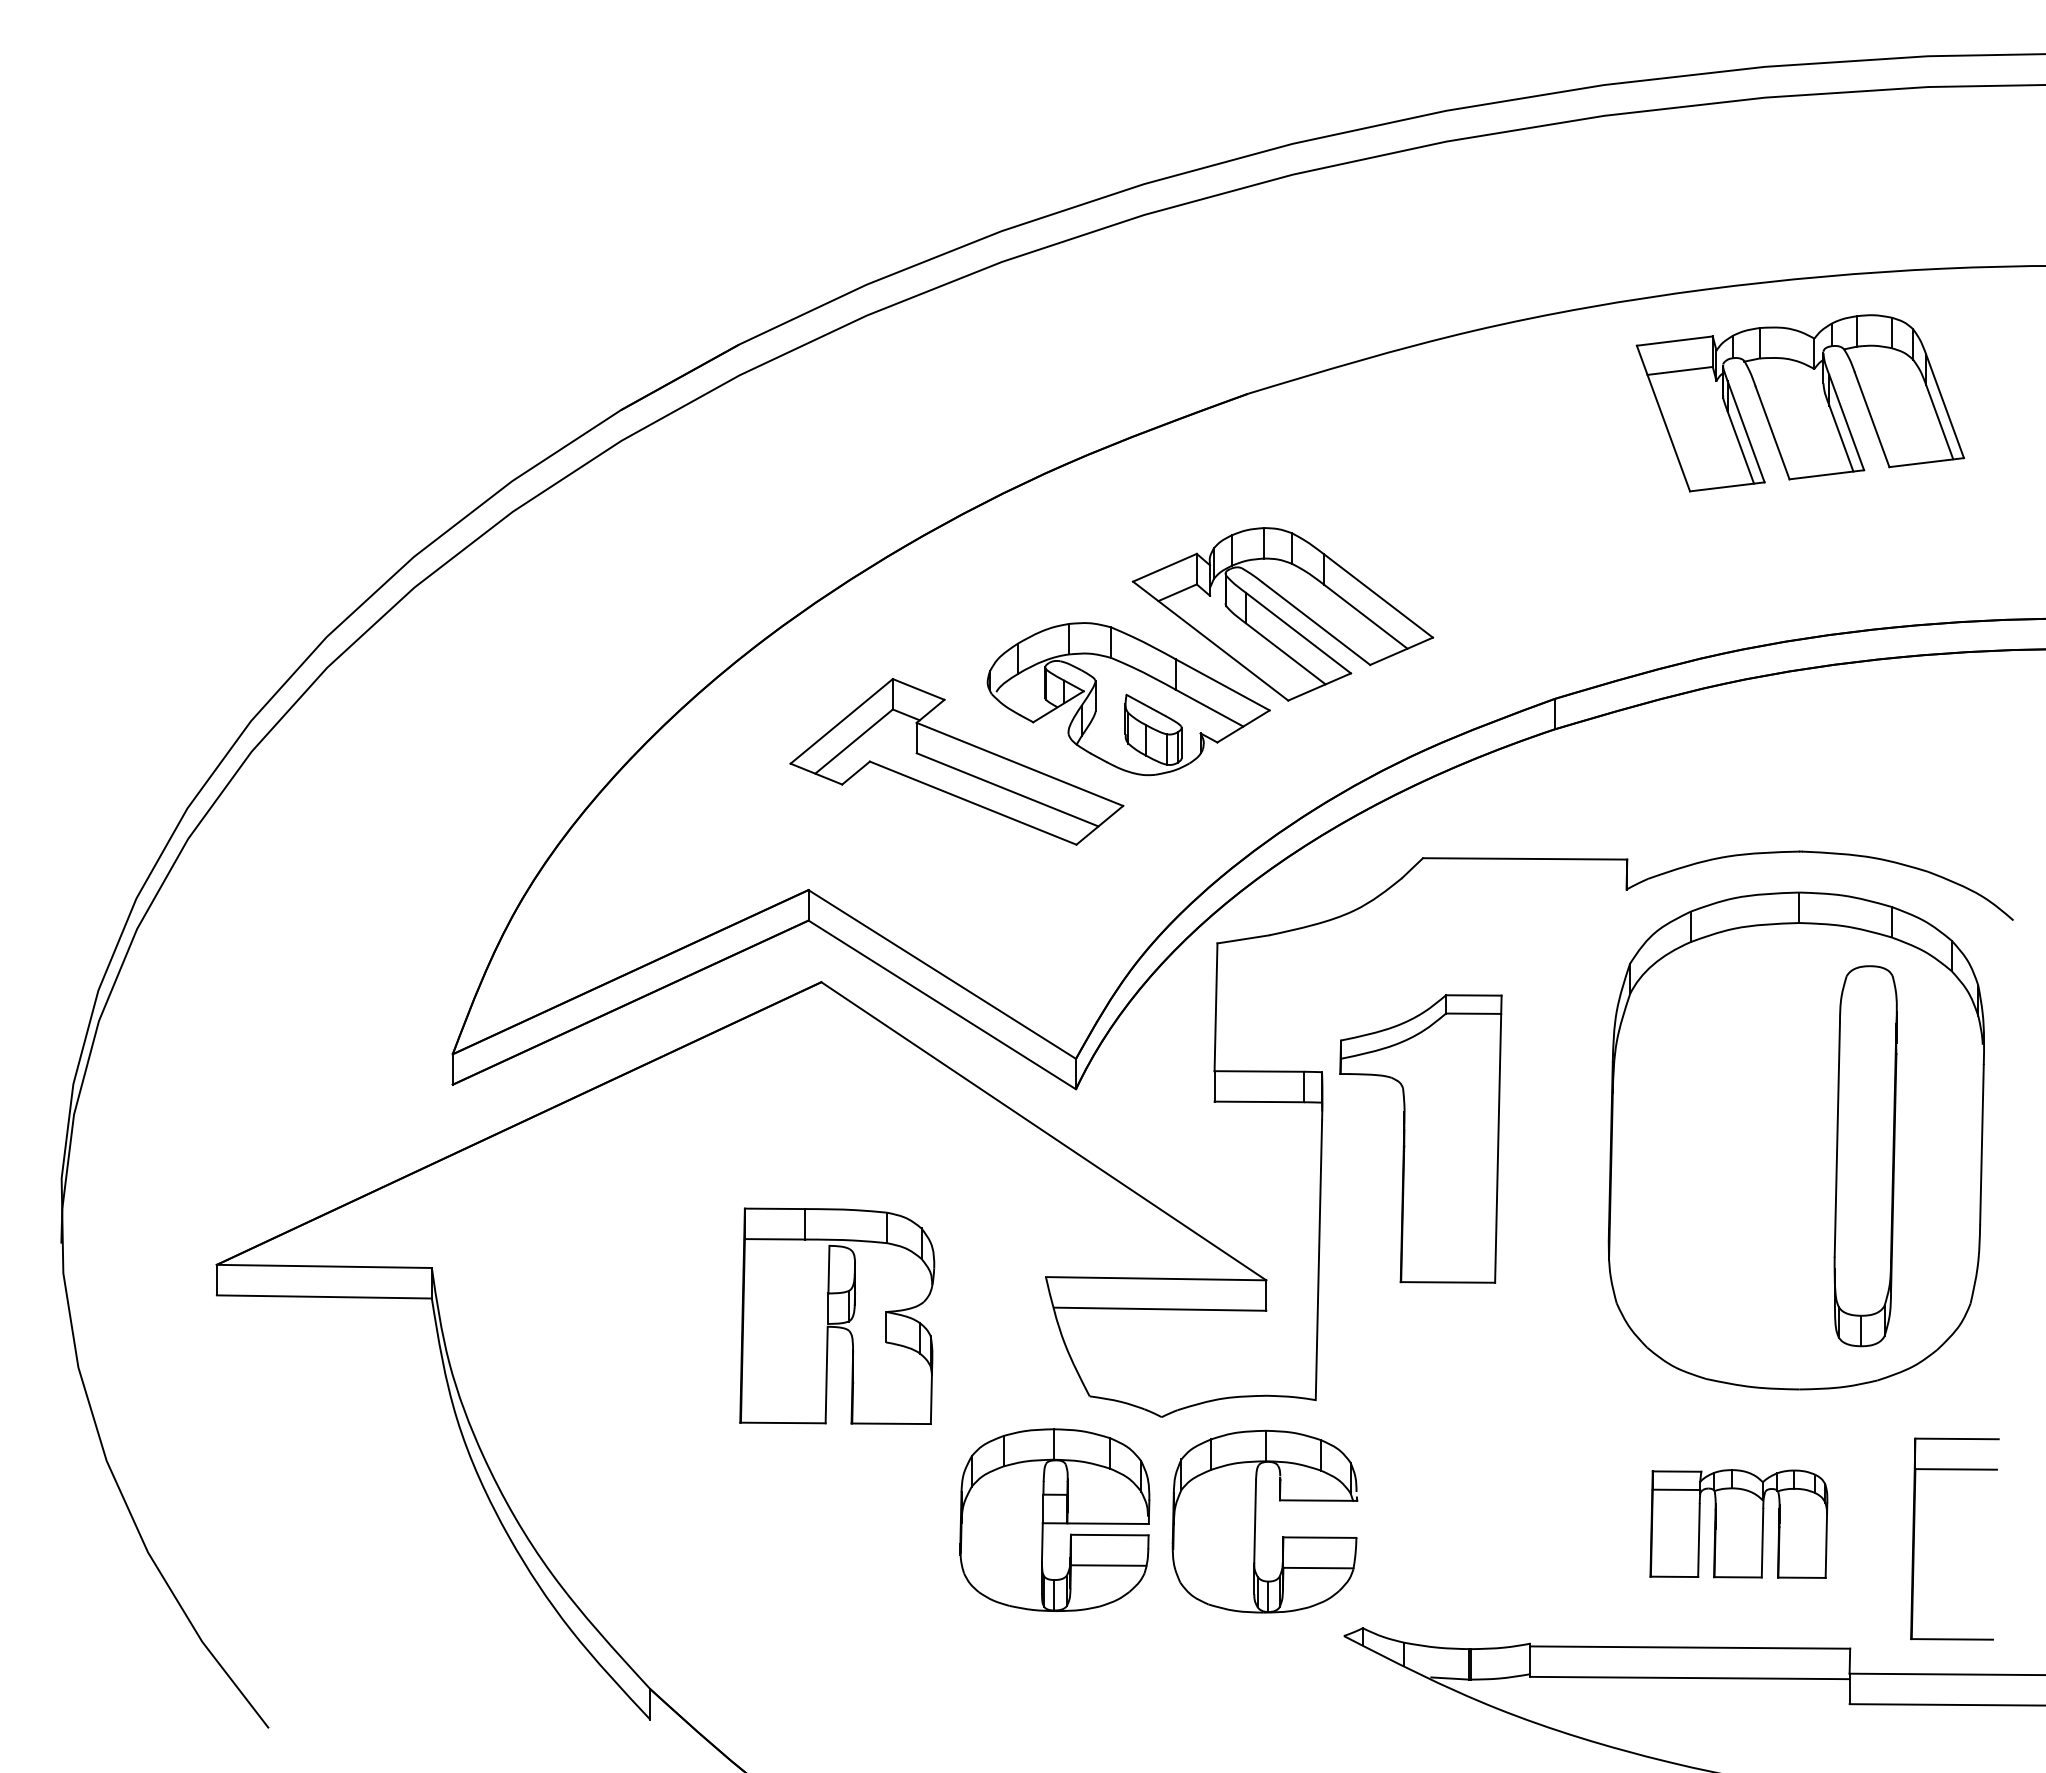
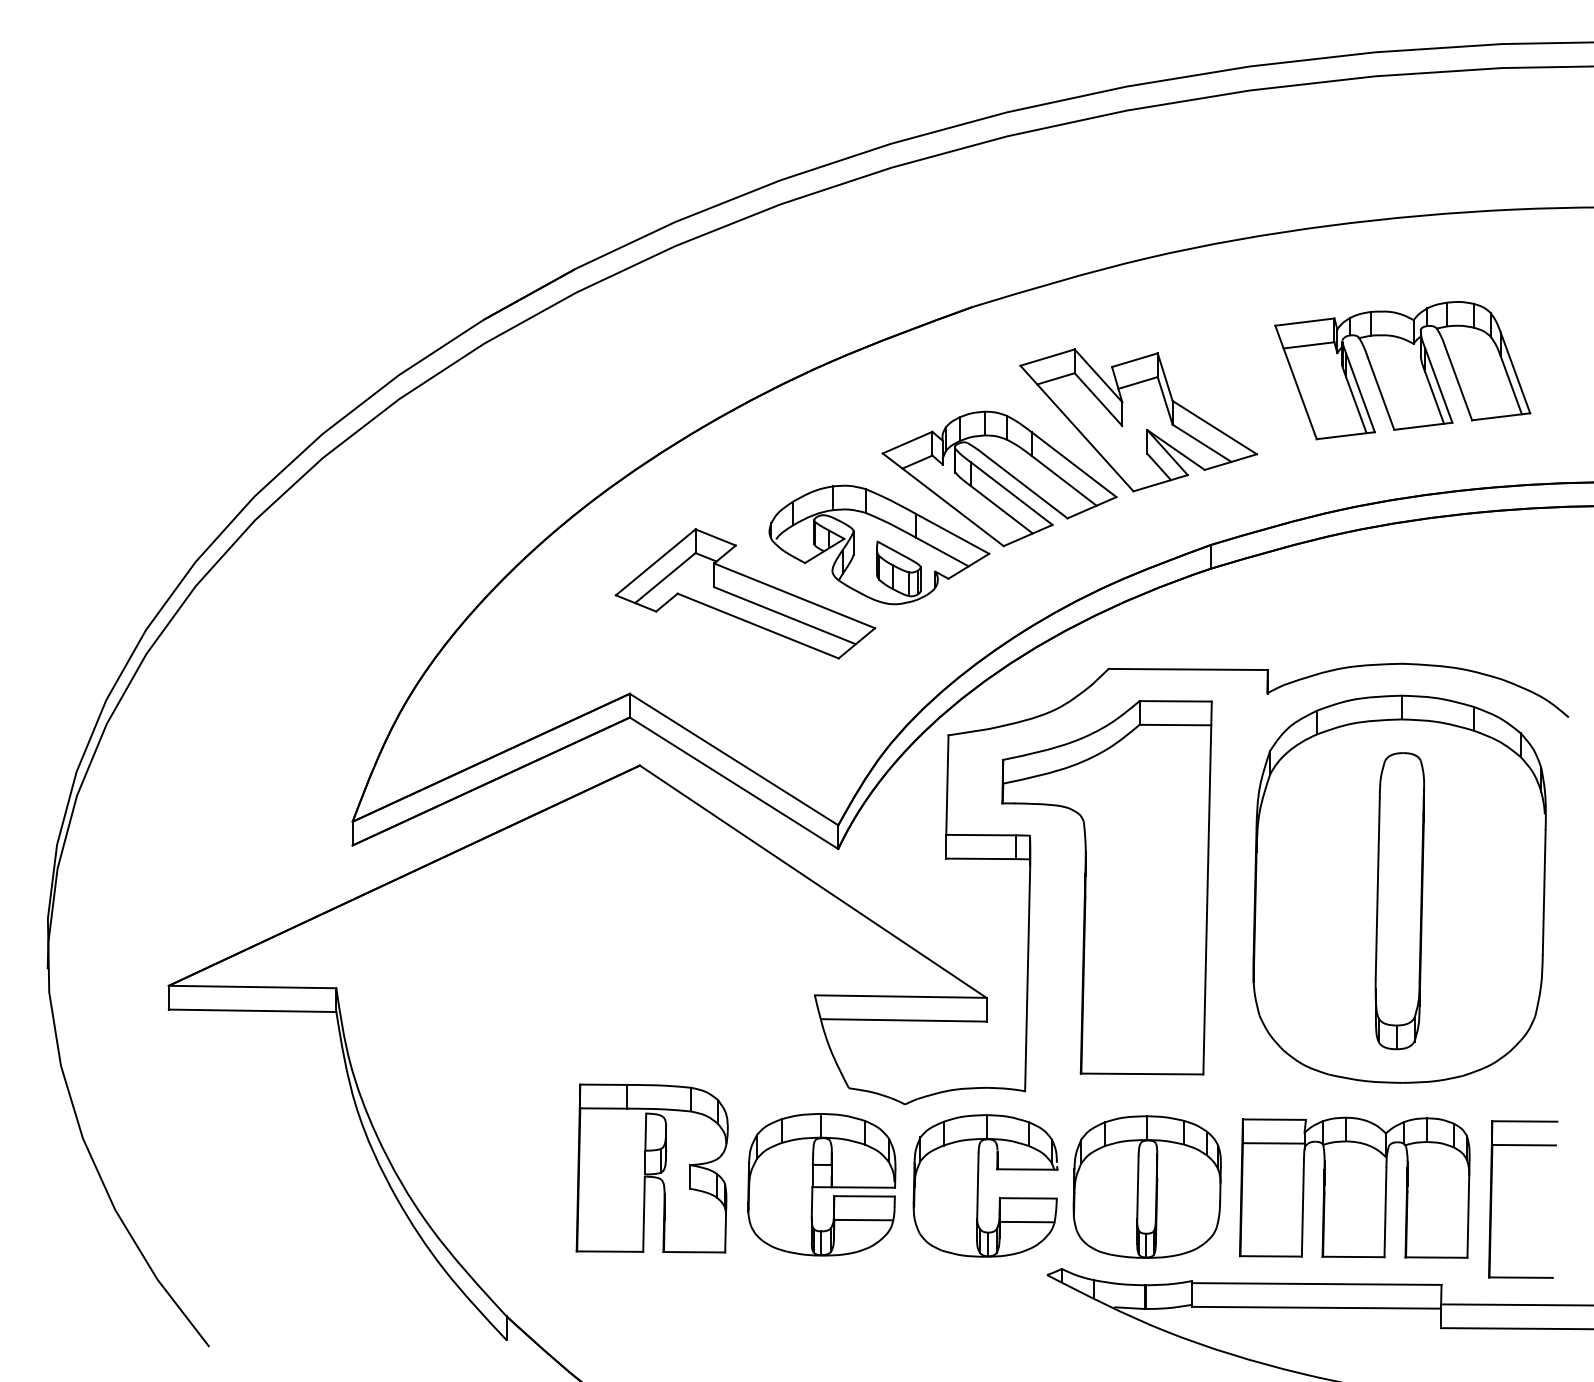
part: (1799, 403) -> (1402, 370), moved
part: (1461, 539) -> (1138, 420), added
part: (1420, 1138) -> (1106, 887), size x1.67
part: (1865, 1156) -> (1399, 901), moved
part: (837, 1315) -> (652, 1167), moved
part: (1472, 1522) -> (1147, 1186), added
part: (1738, 1523) -> (1354, 1187), size x1.67

